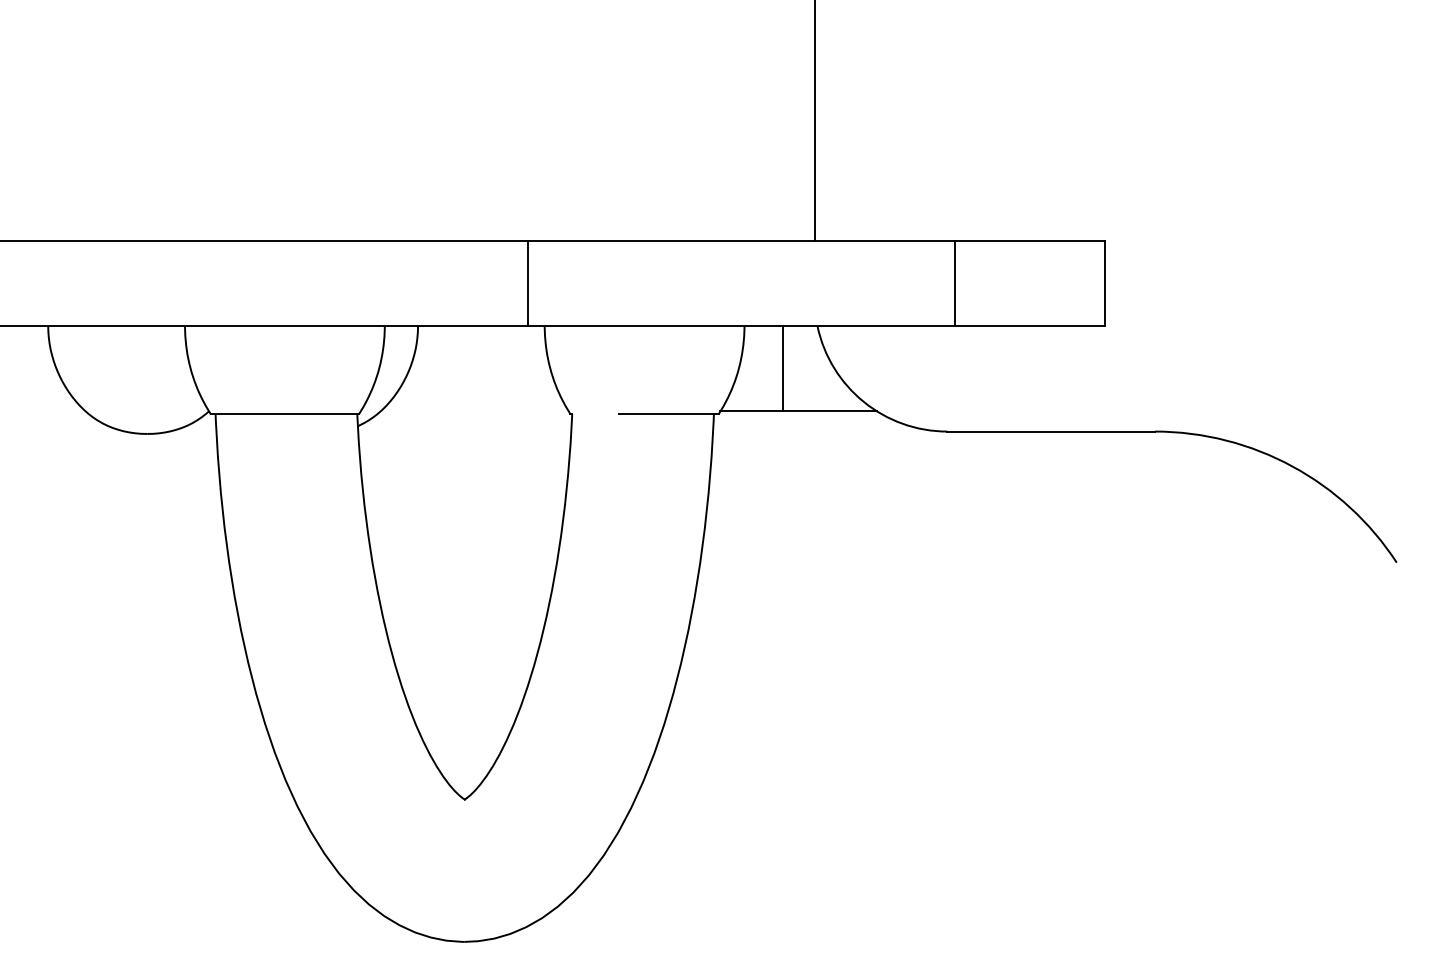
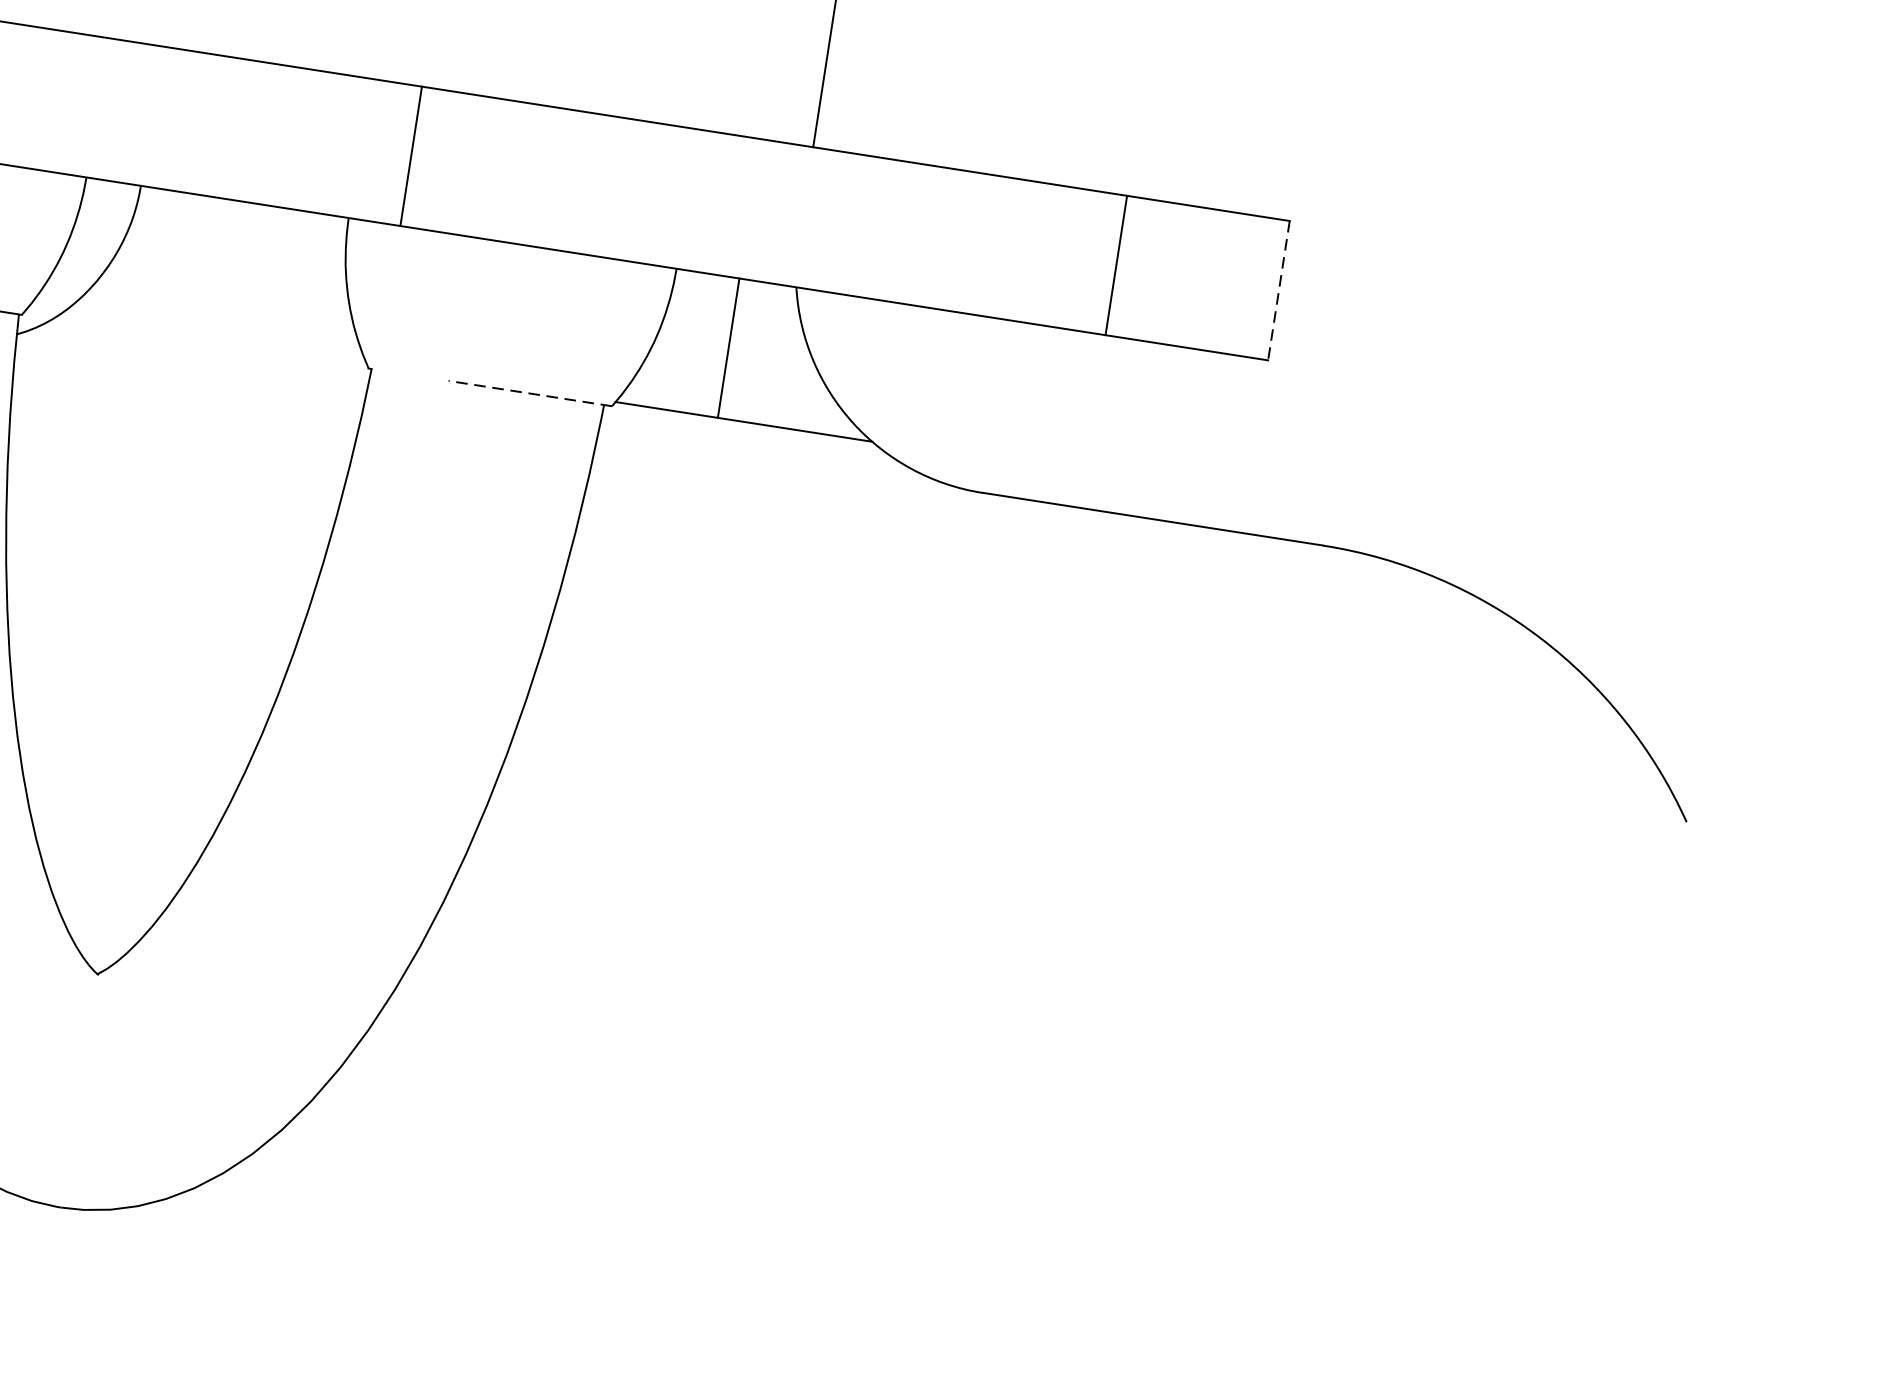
line: (528, 283) -> (411, 155), moved
line: (954, 283) -> (1115, 264), moved
line: (1105, 284) -> (1279, 291), solid -> dashed
line: (668, 414) -> (529, 394), solid -> dashed

